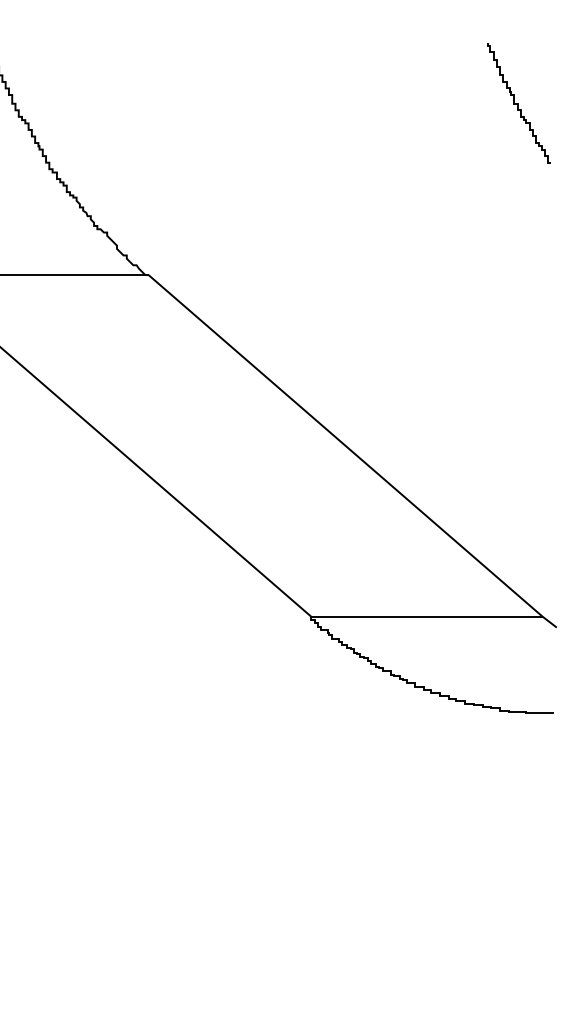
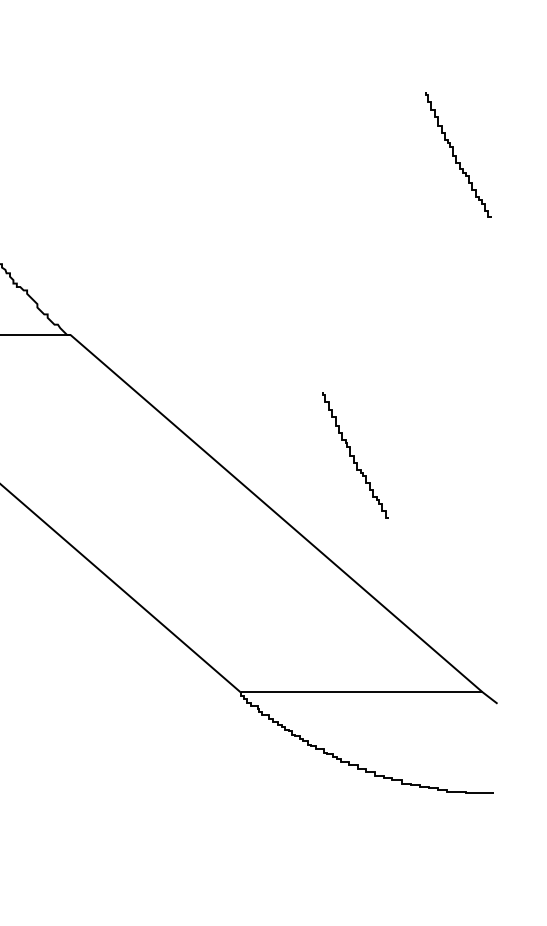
curve: (420, 390) -> (354, 455), added

